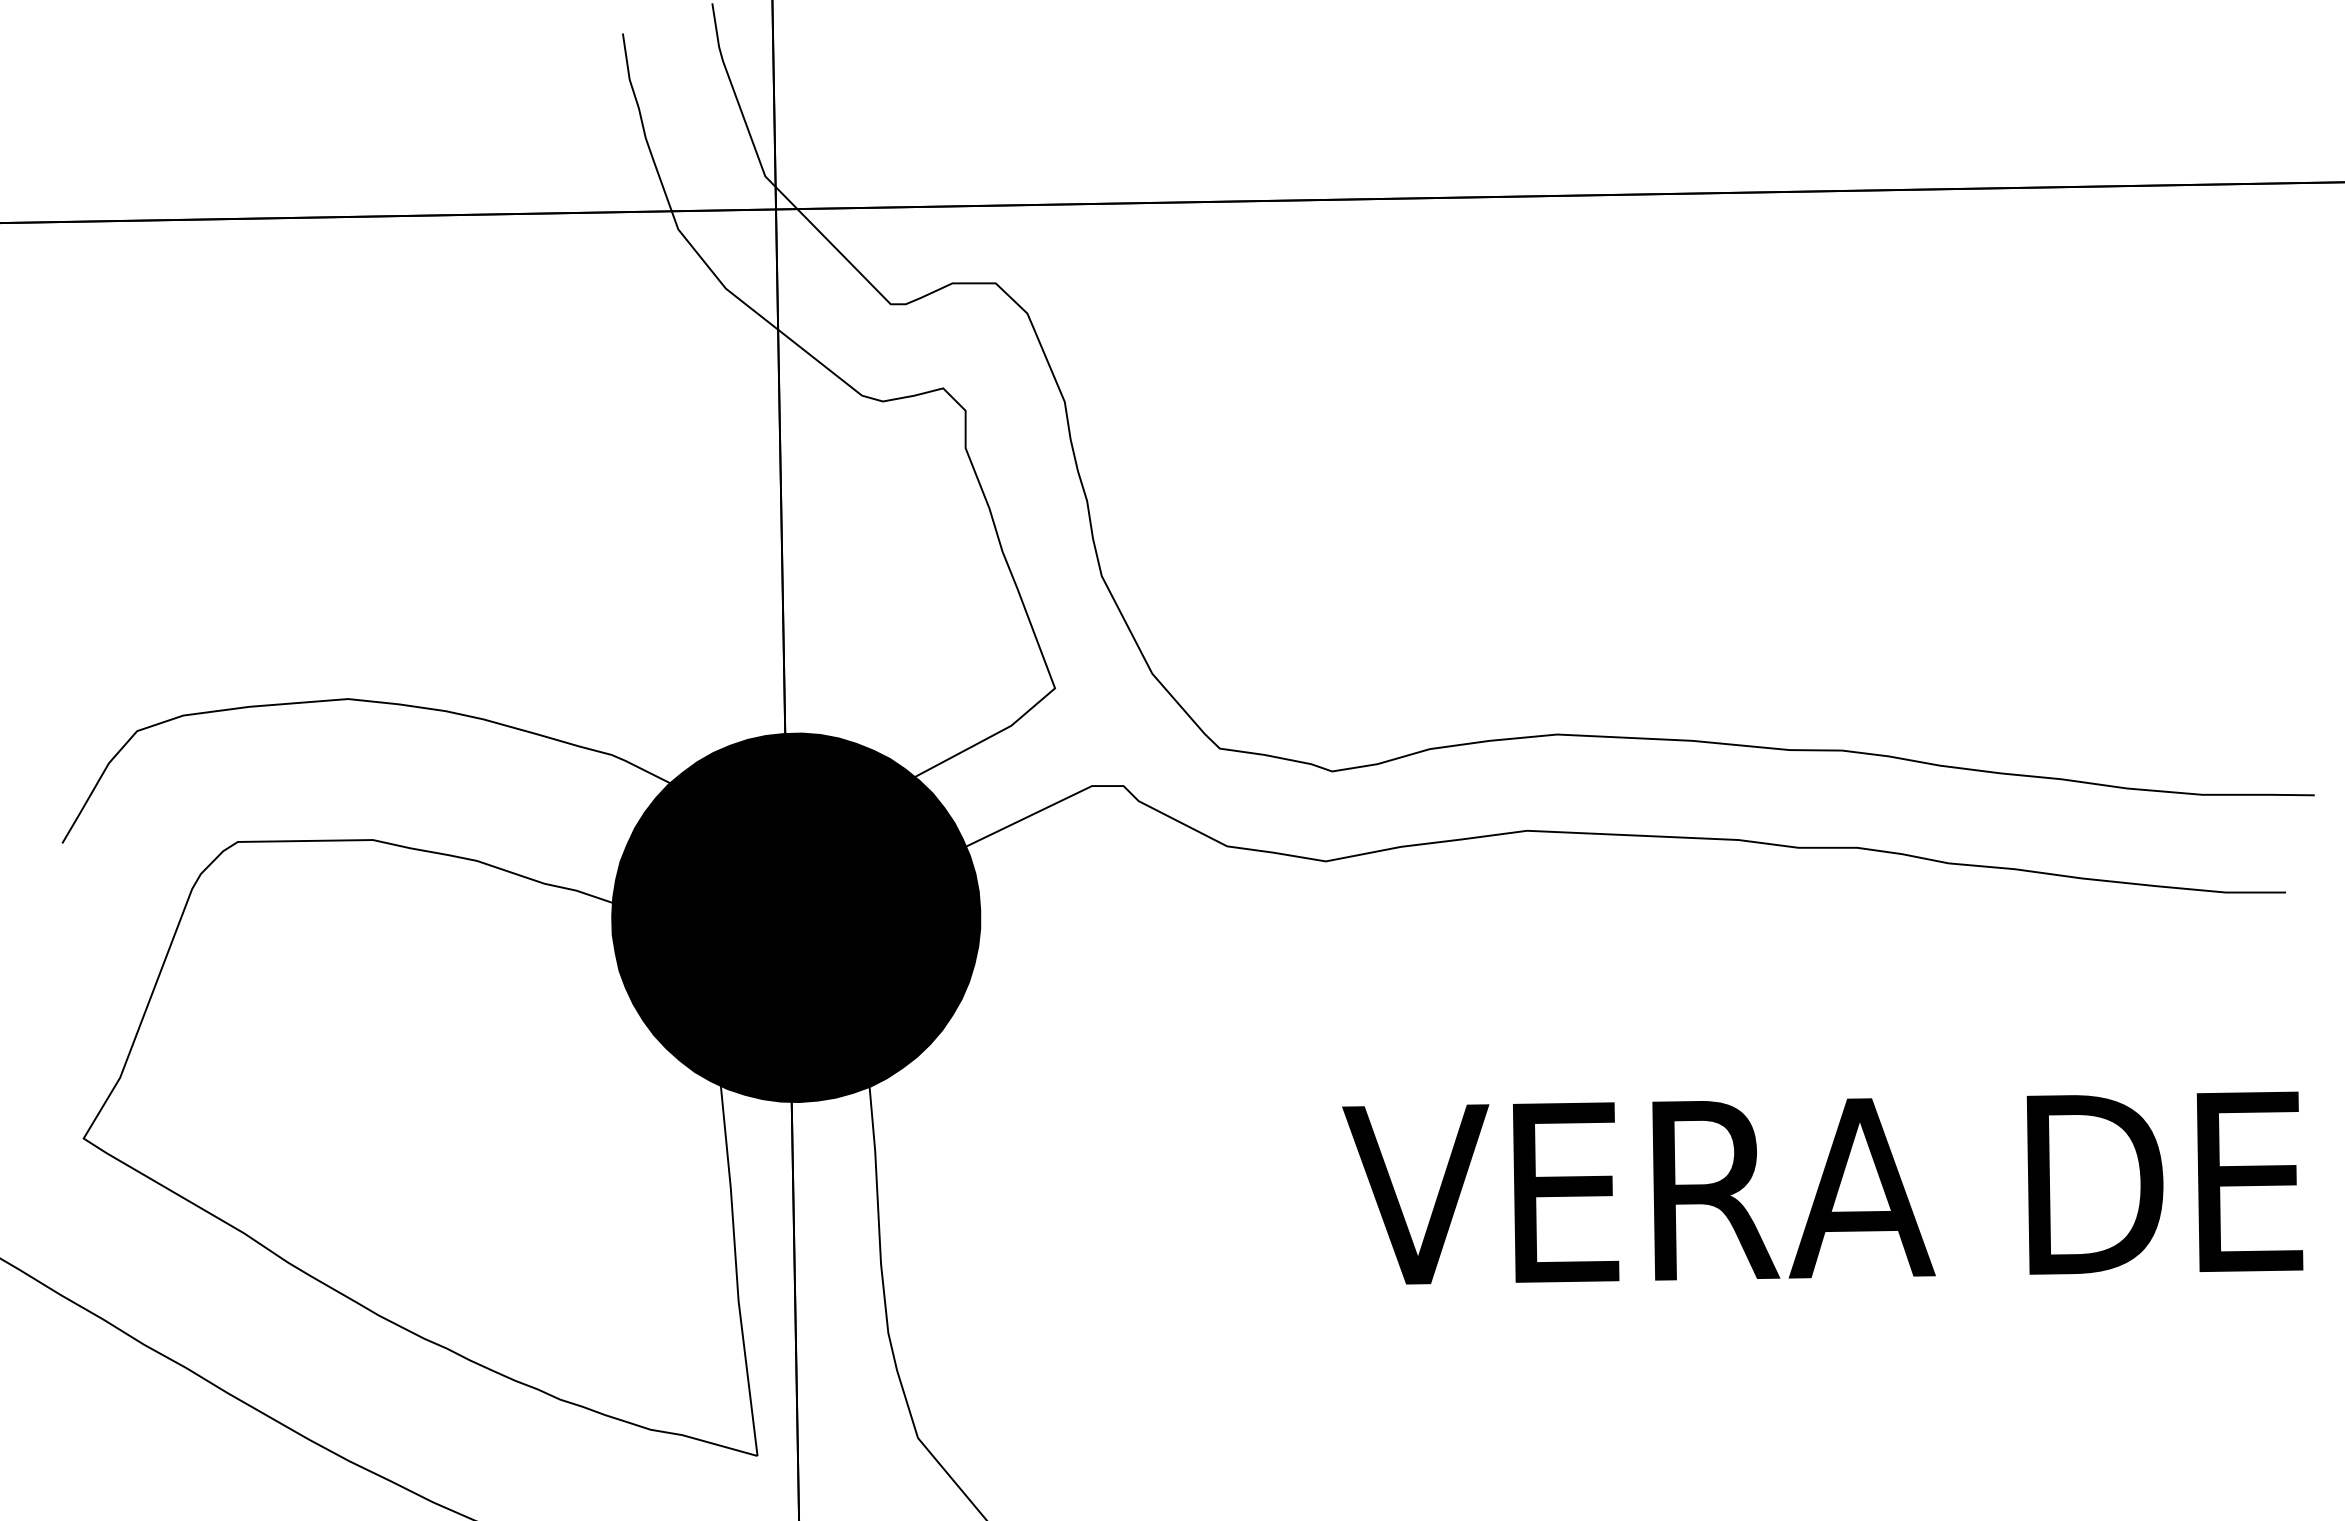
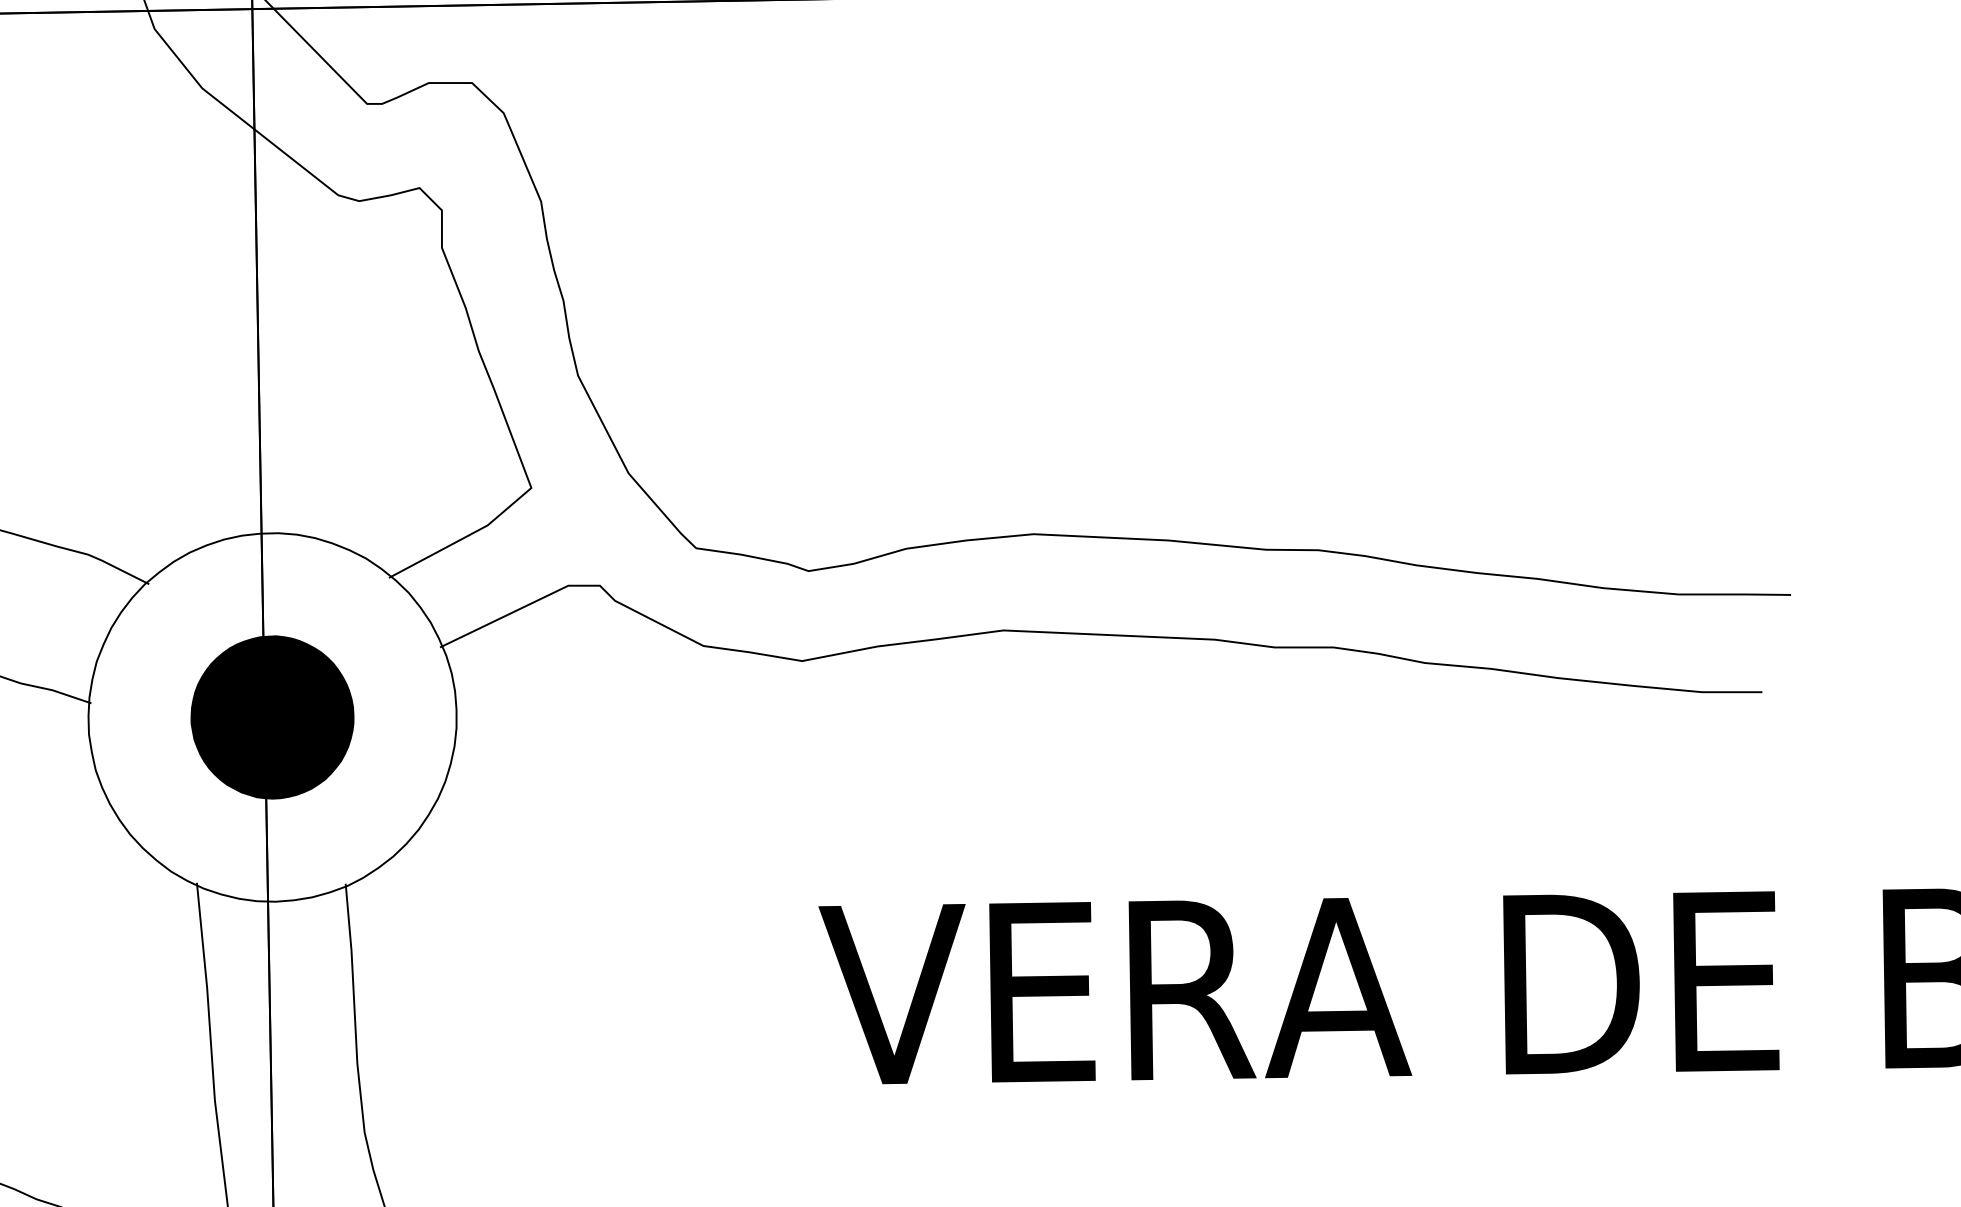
fill: (796, 917) -> (272, 717), removed

